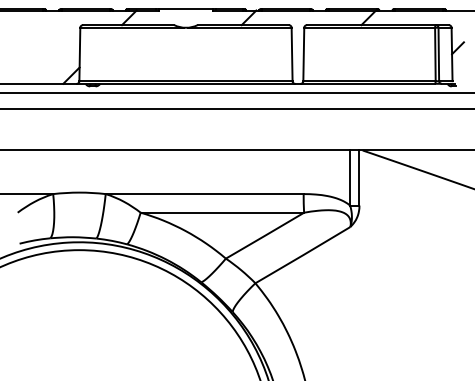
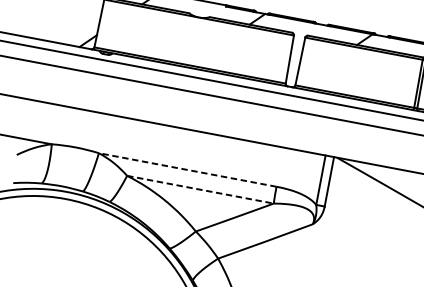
line: (204, 194) -> (187, 170), solid -> dashed
line: (222, 212) -> (200, 189), solid -> dashed

